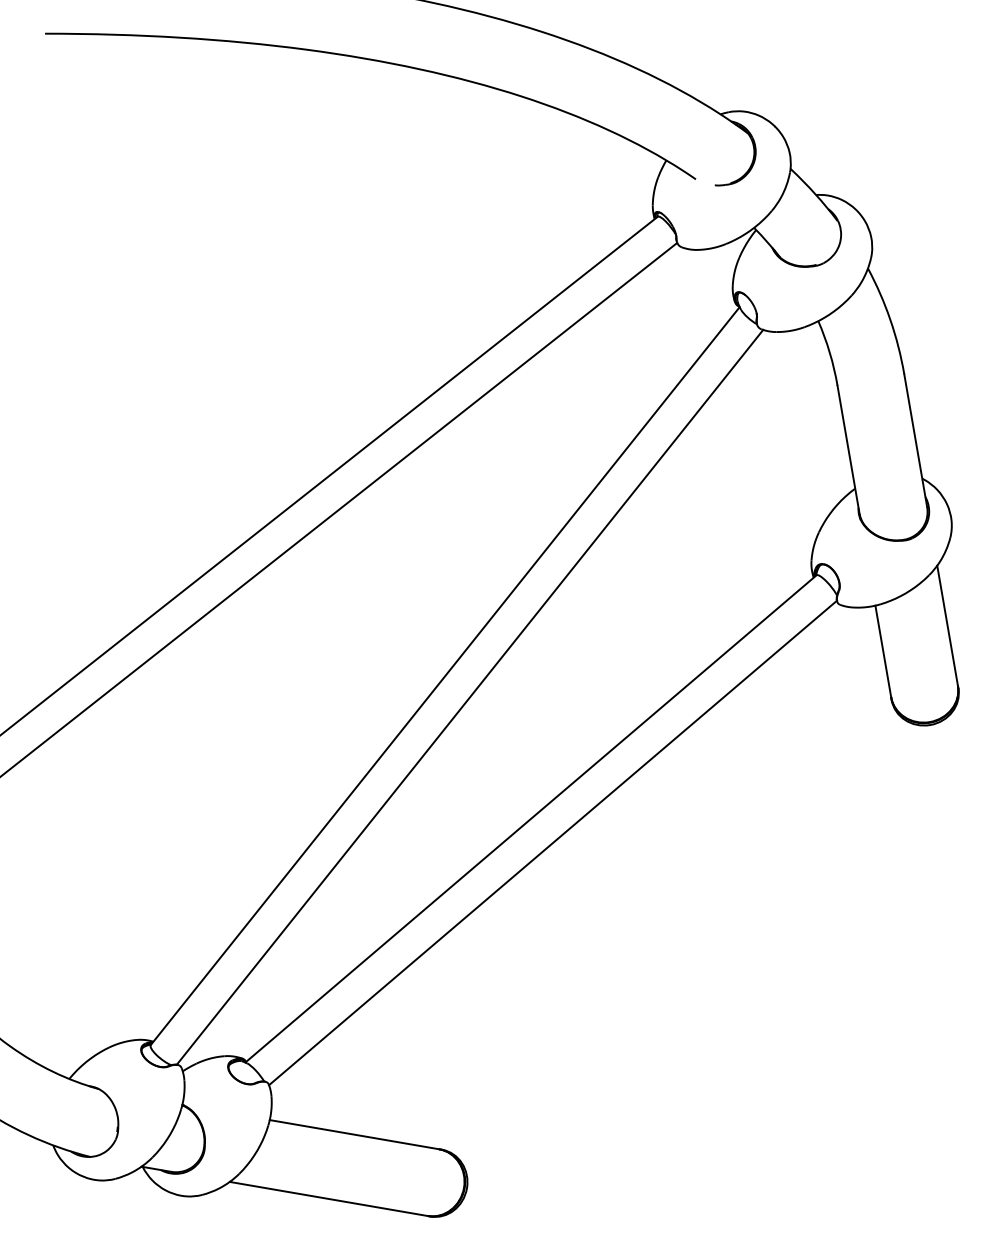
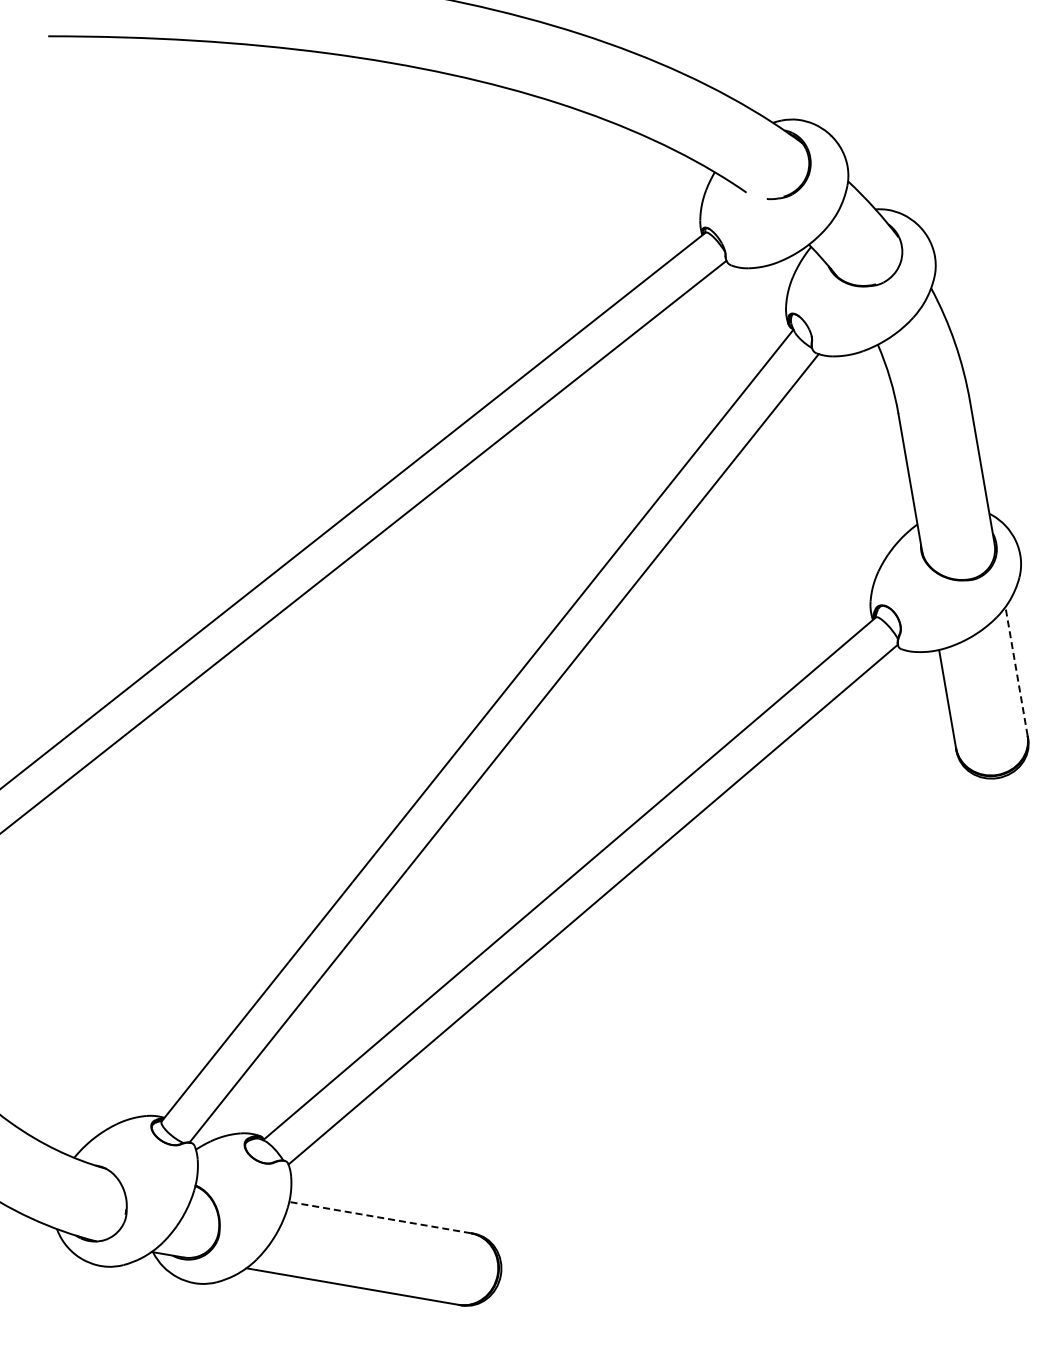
line: (947, 624) -> (1016, 670), solid -> dashed
line: (353, 1134) -> (379, 1217), solid -> dashed

